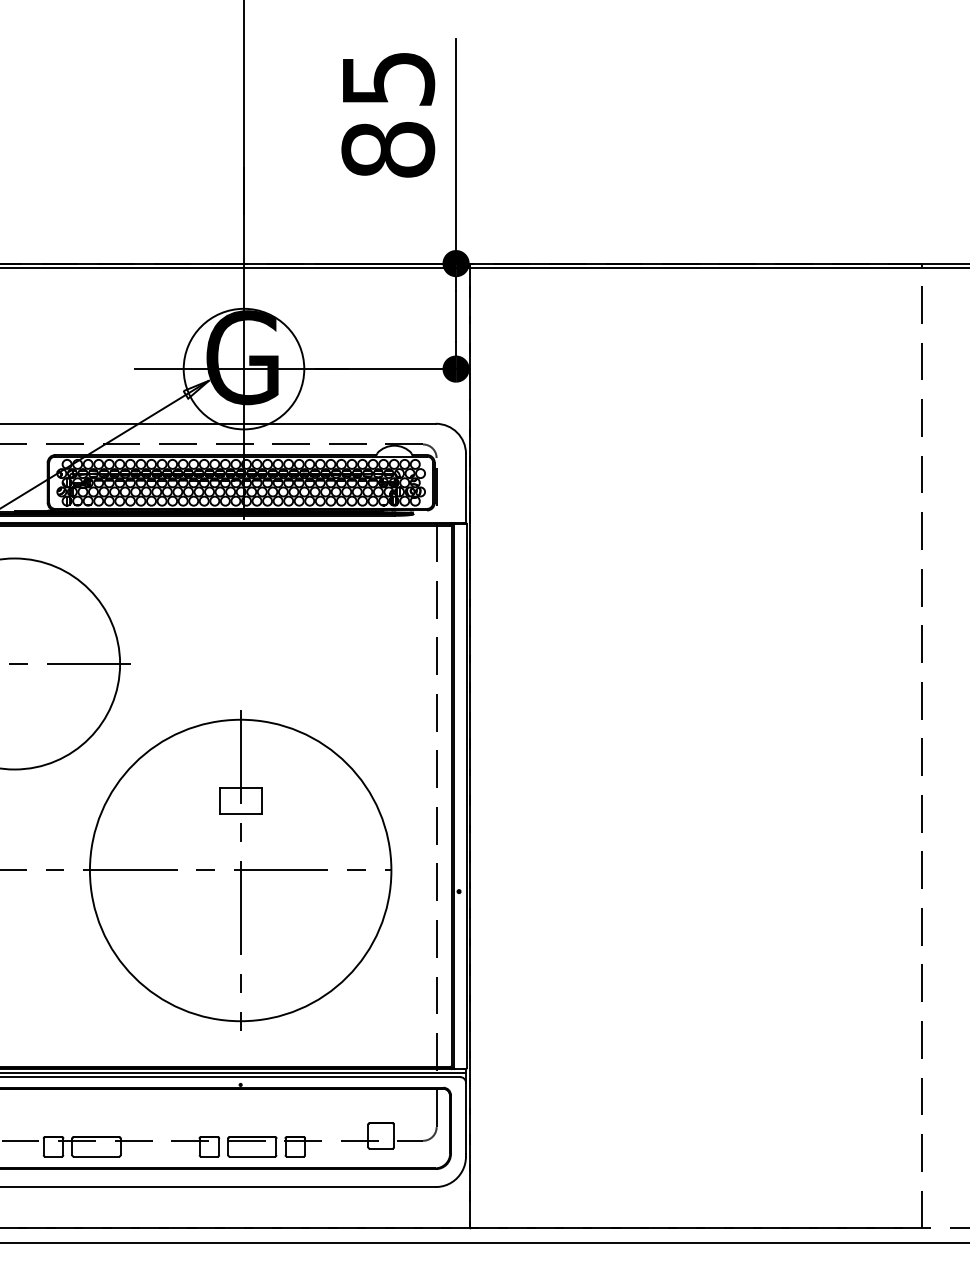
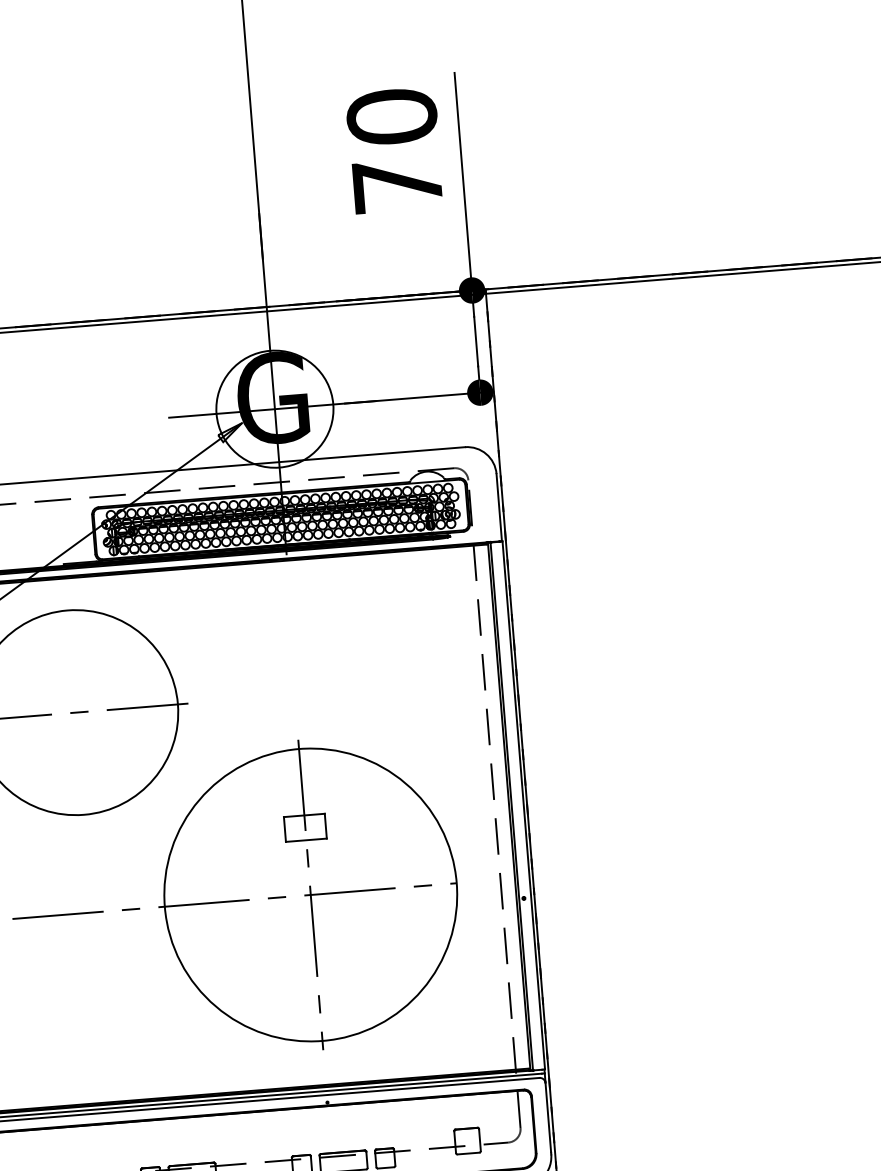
text: (388, 113) -> (394, 150), 85 -> 70

